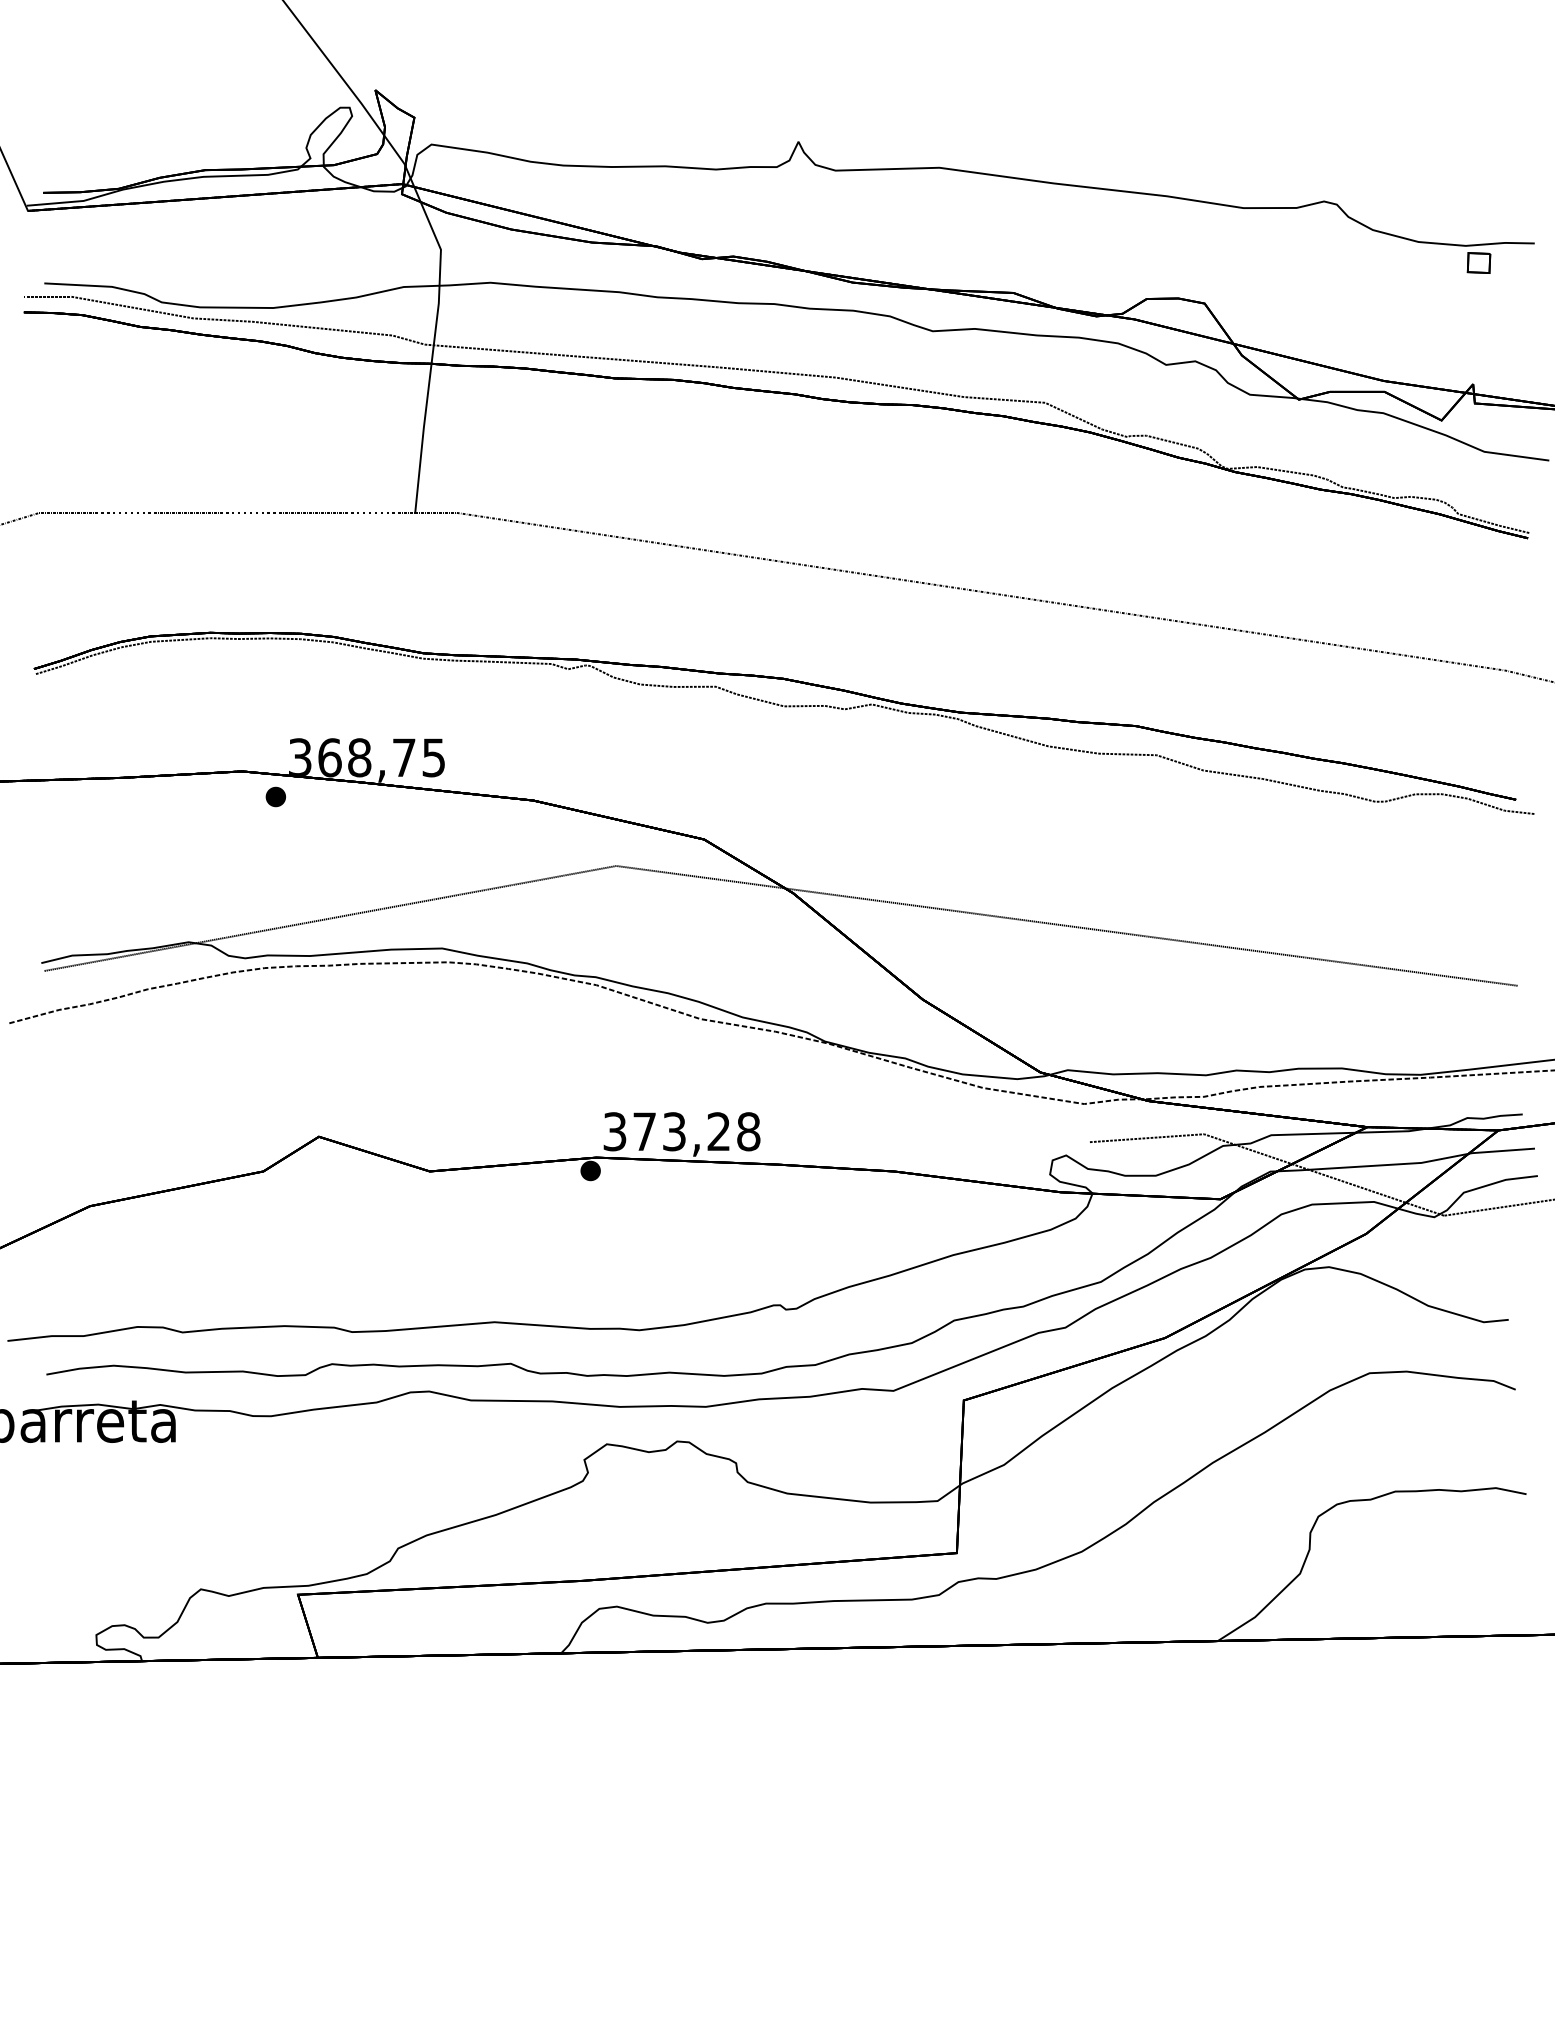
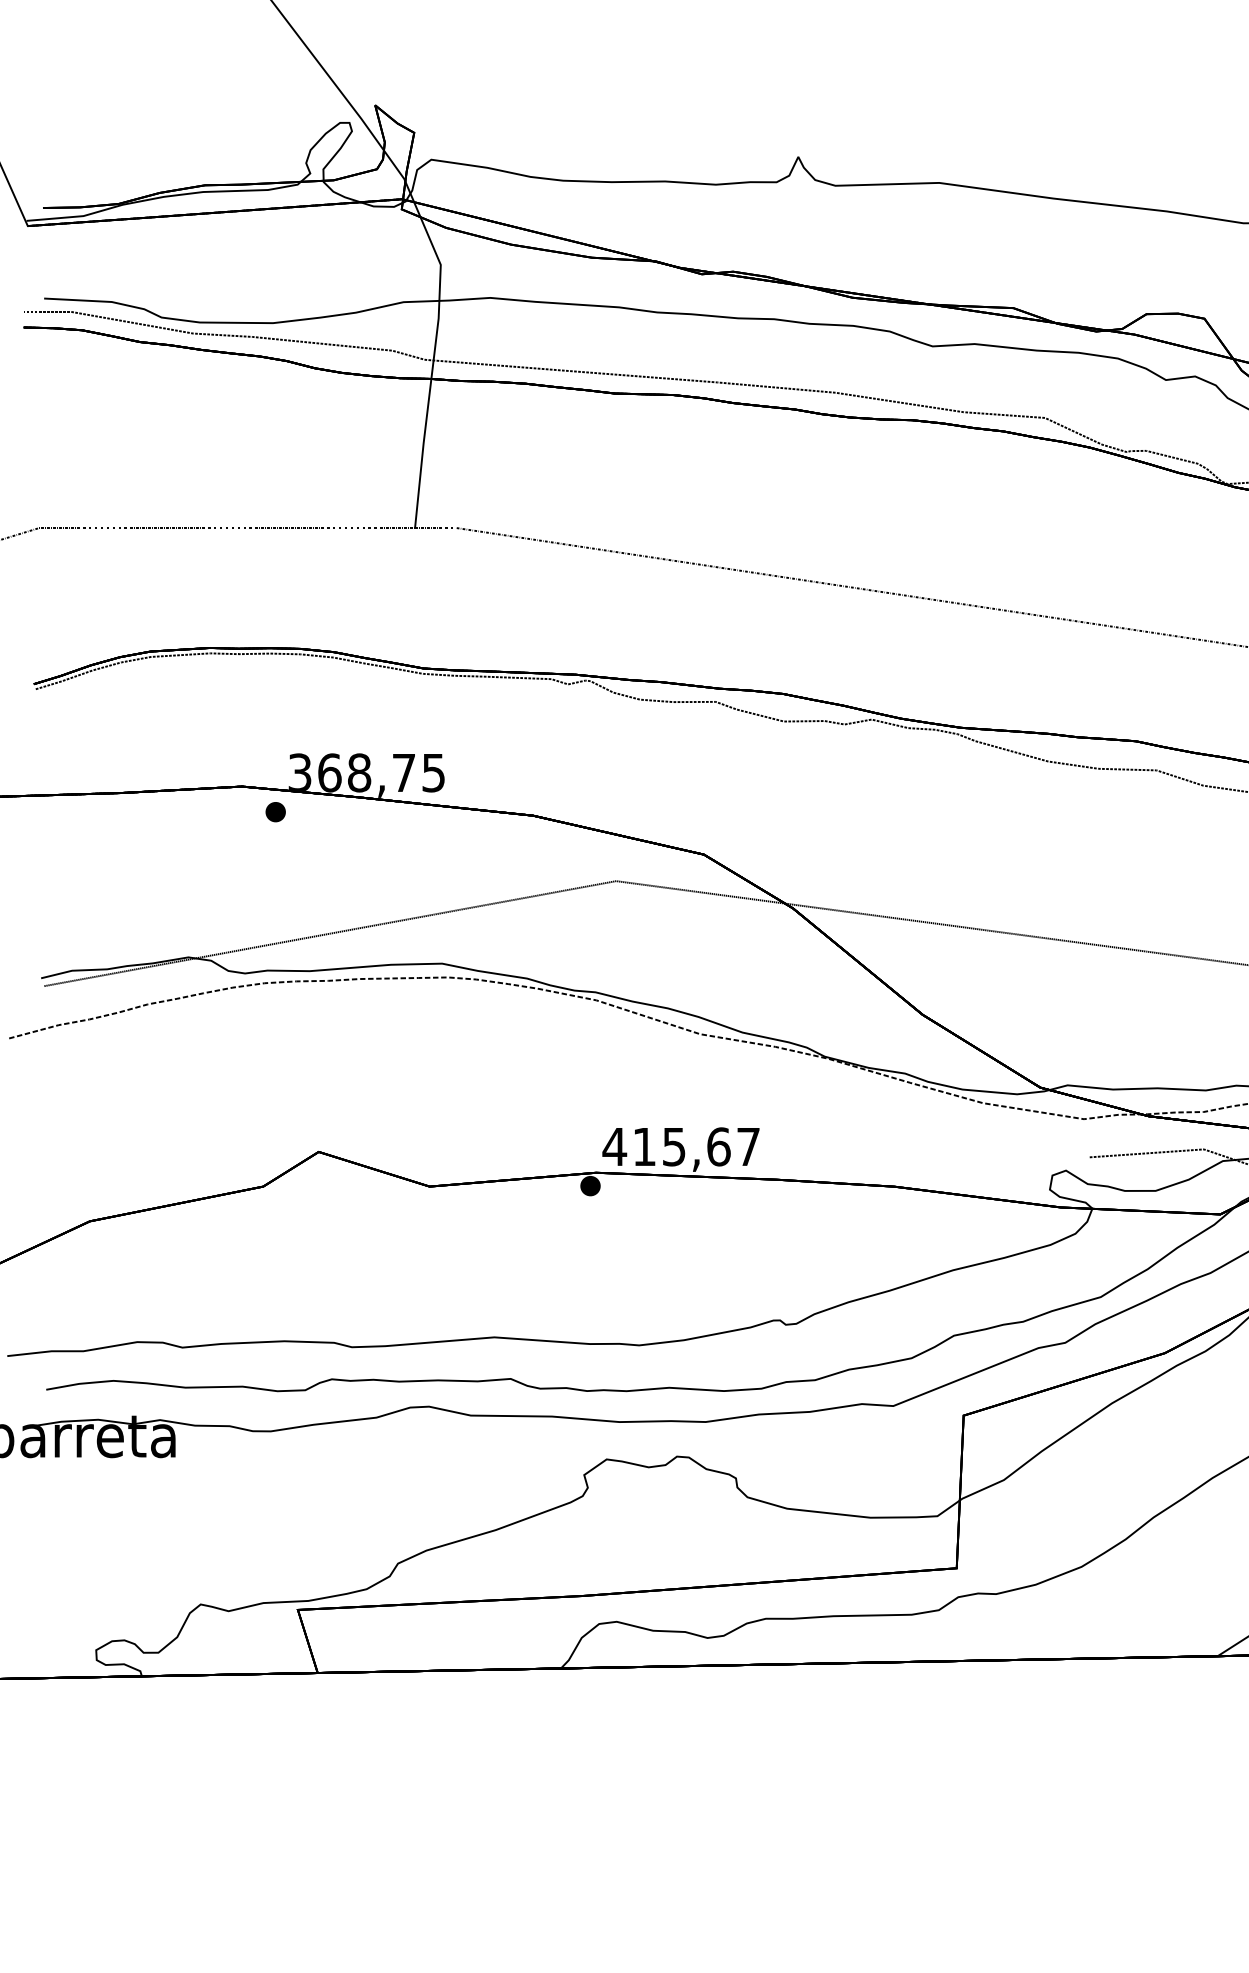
text: (681, 1131) -> (681, 1146), 373,28 -> 415,67

